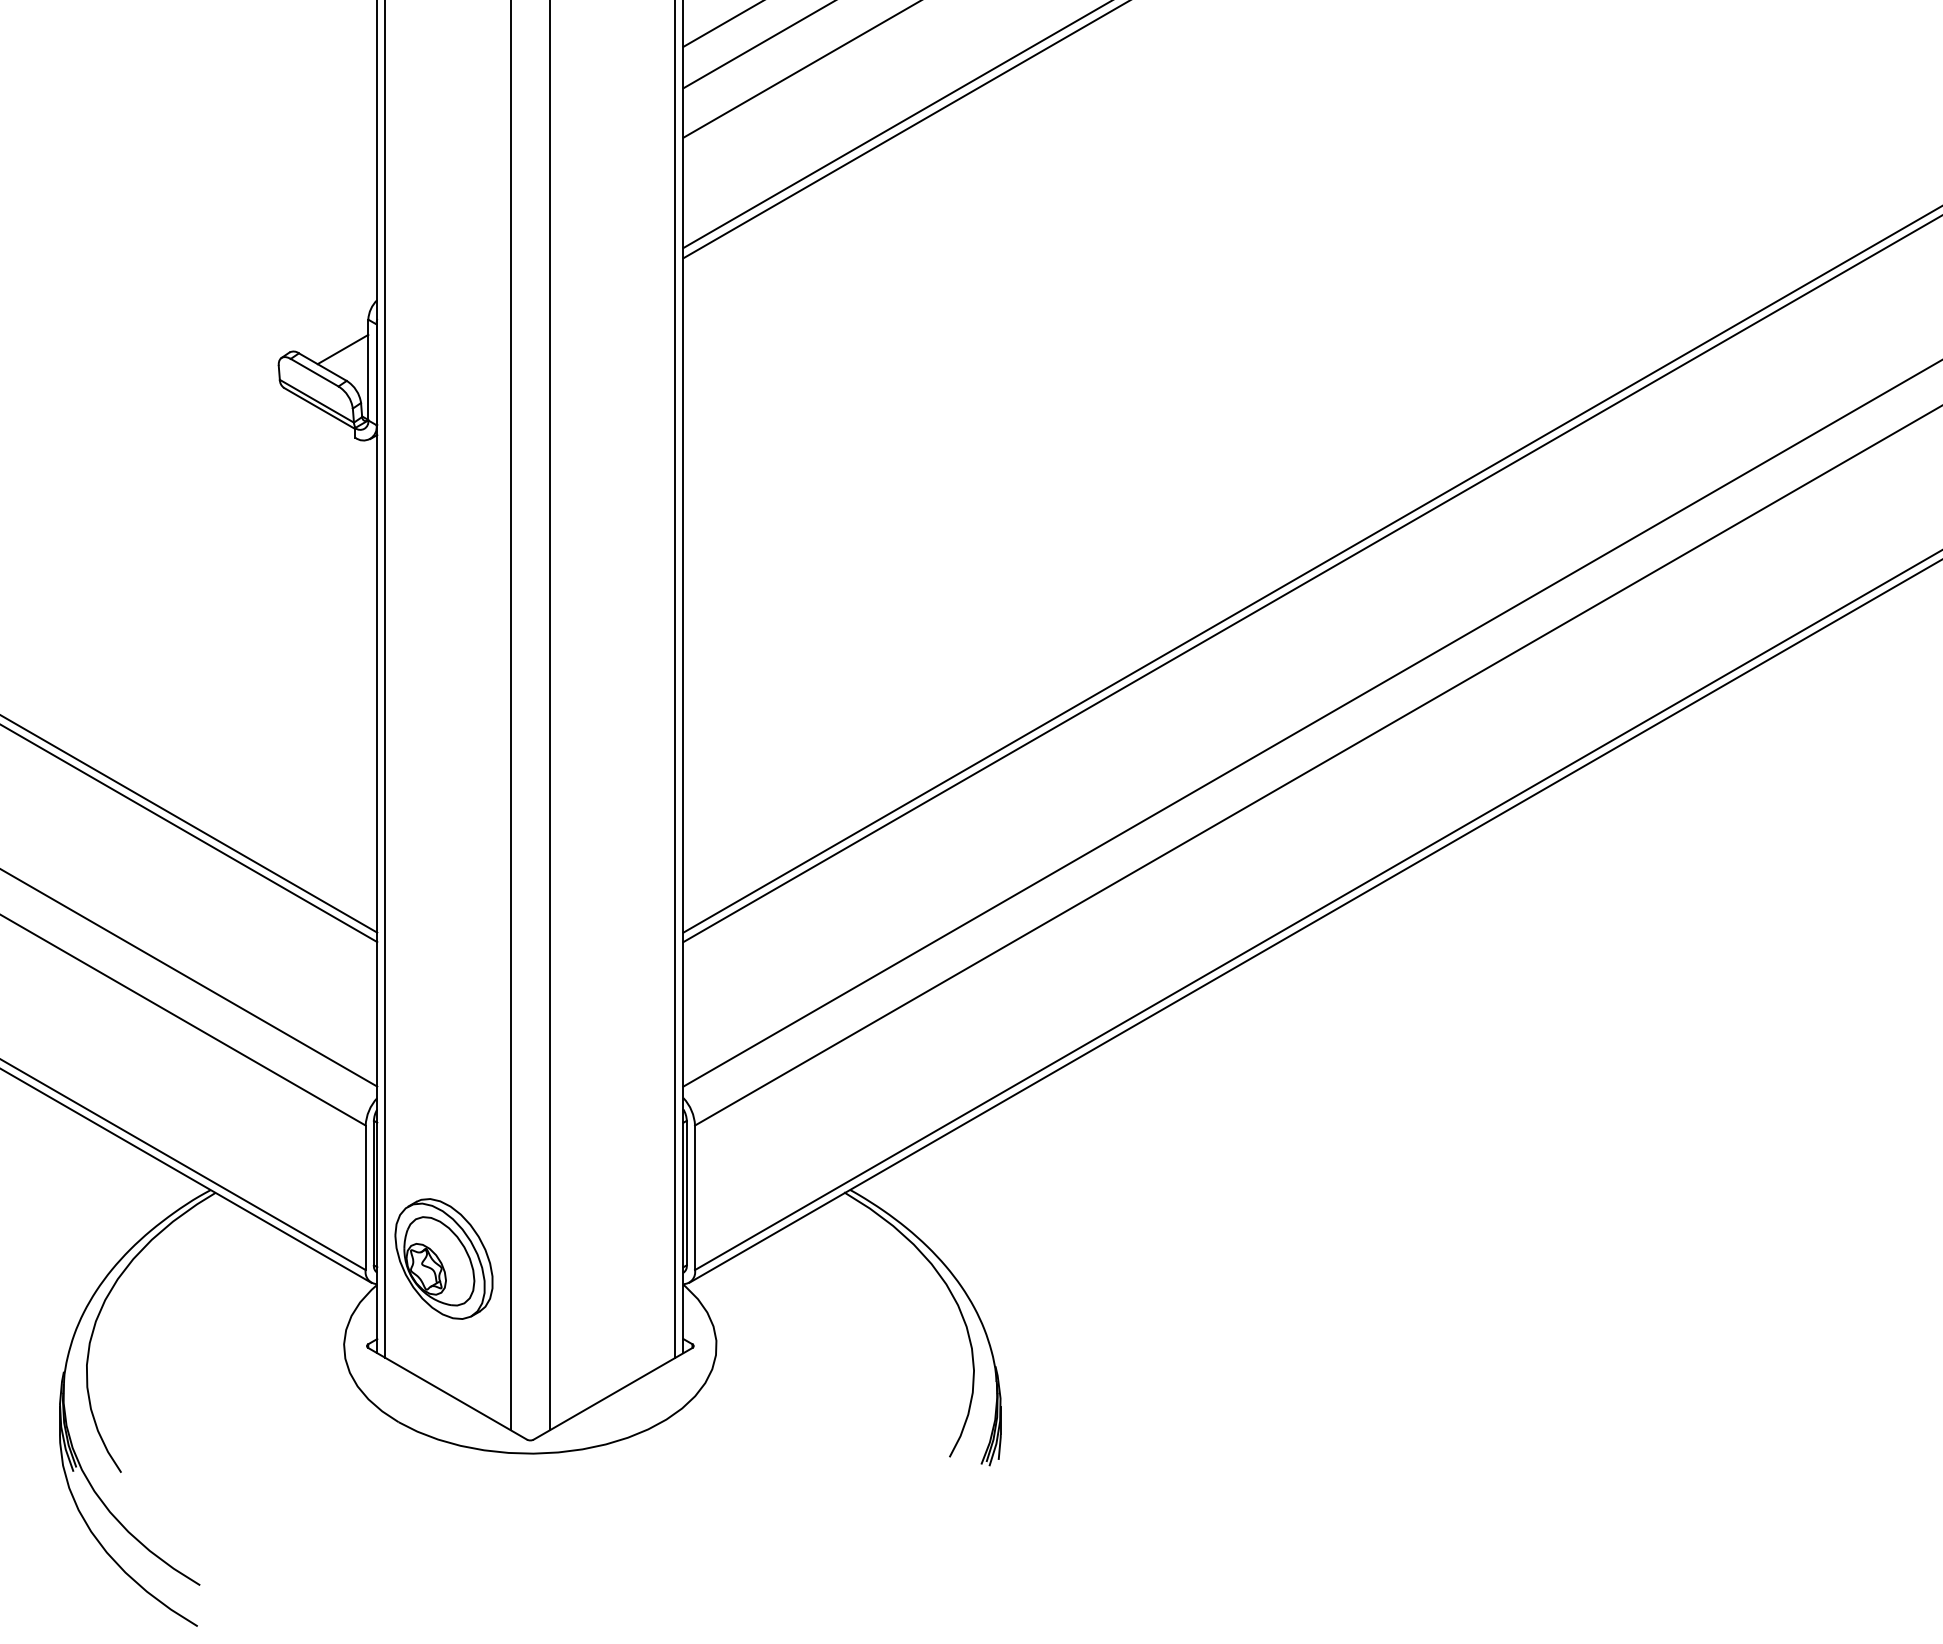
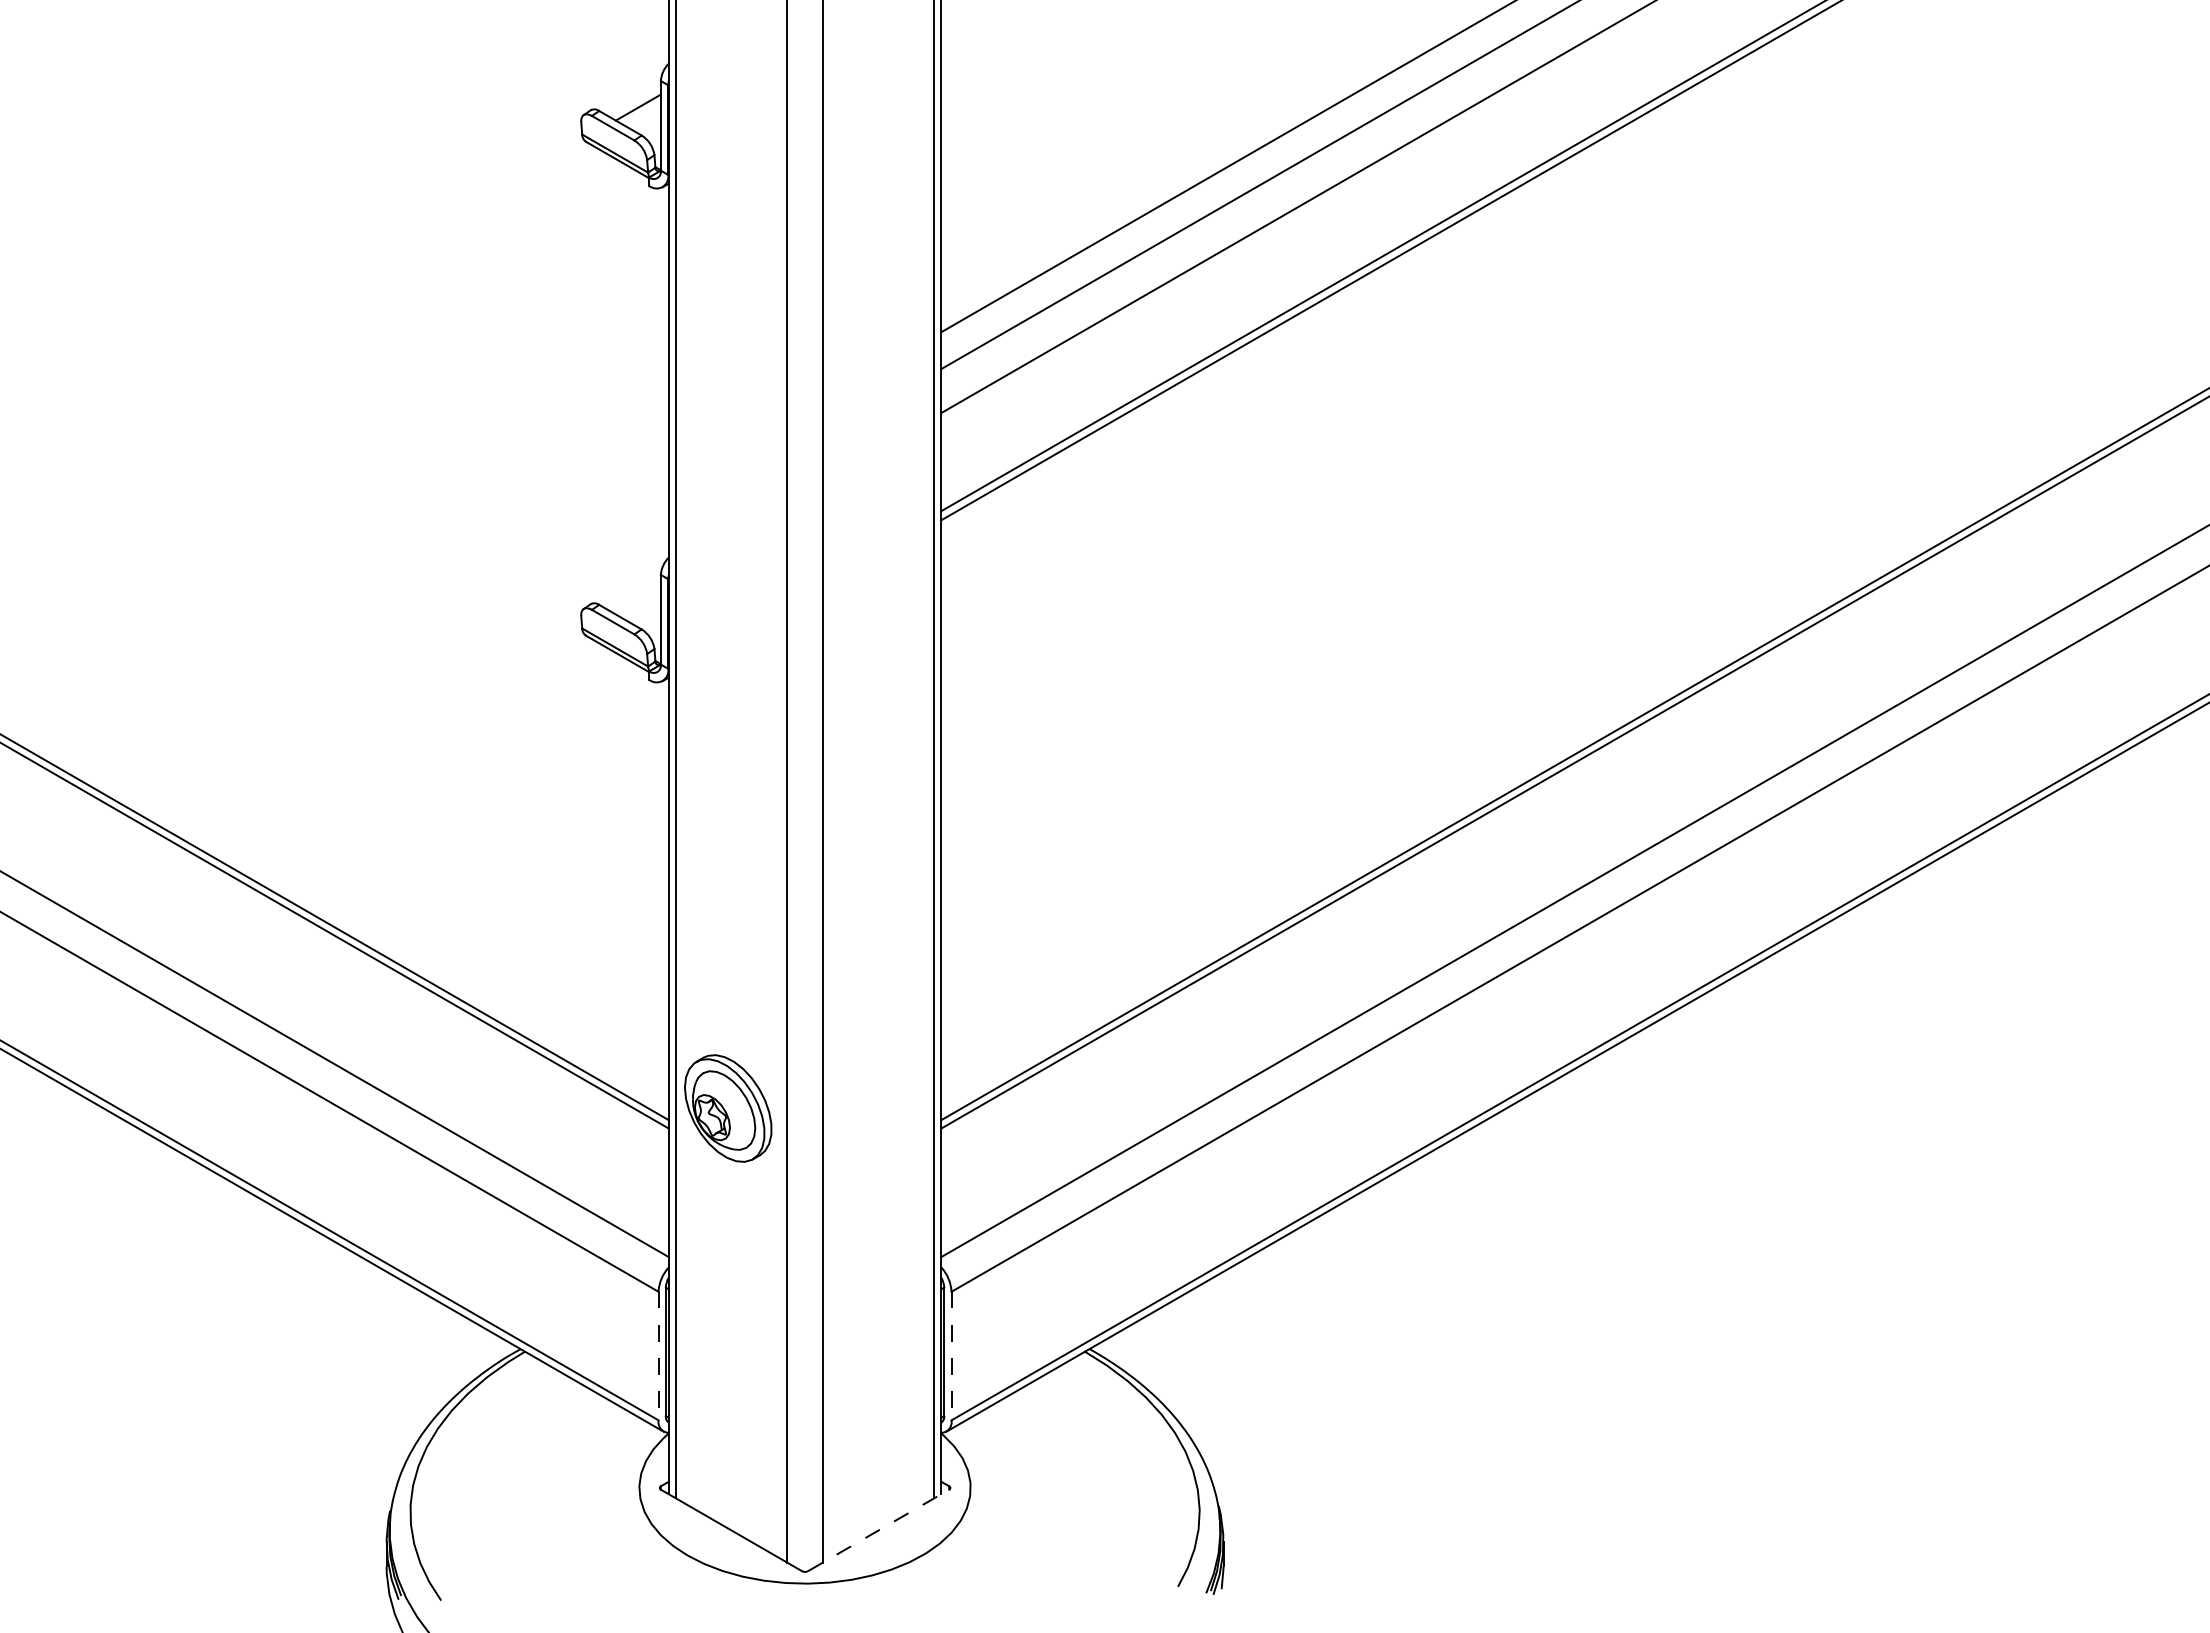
line: (342, 349) -> (637, 601), removed
line: (365, 1198) -> (658, 1356), solid -> dashed
line: (695, 1198) -> (951, 1356), solid -> dashed
part: (444, 1258) -> (728, 1108), moved
line: (612, 1393) -> (878, 1530), solid -> dashed

